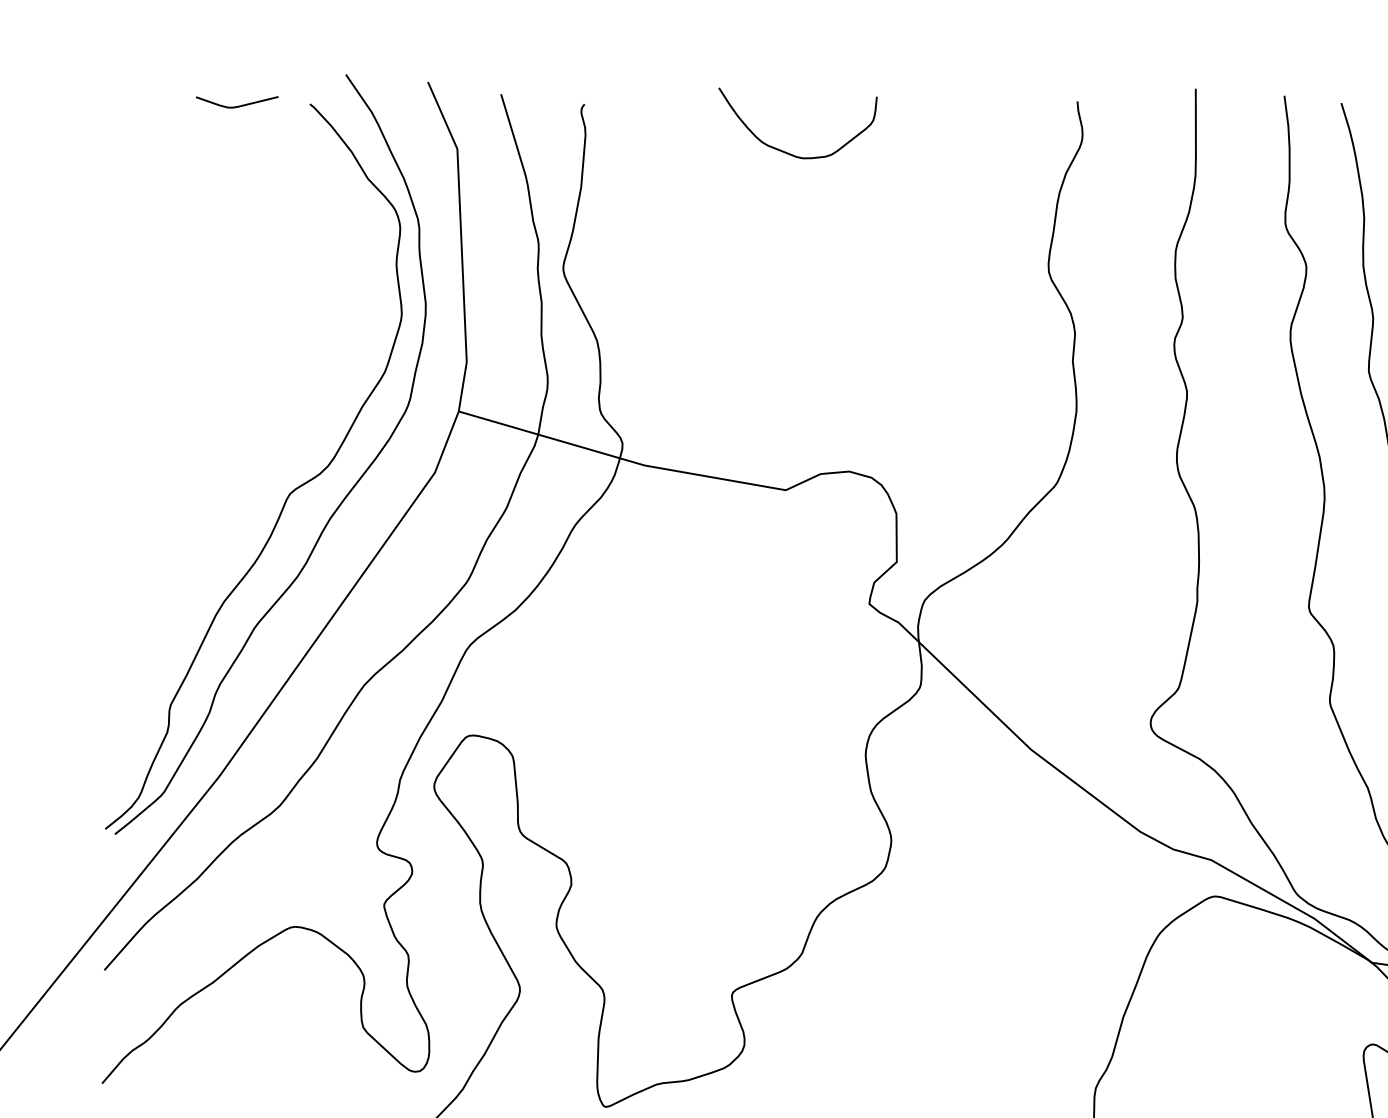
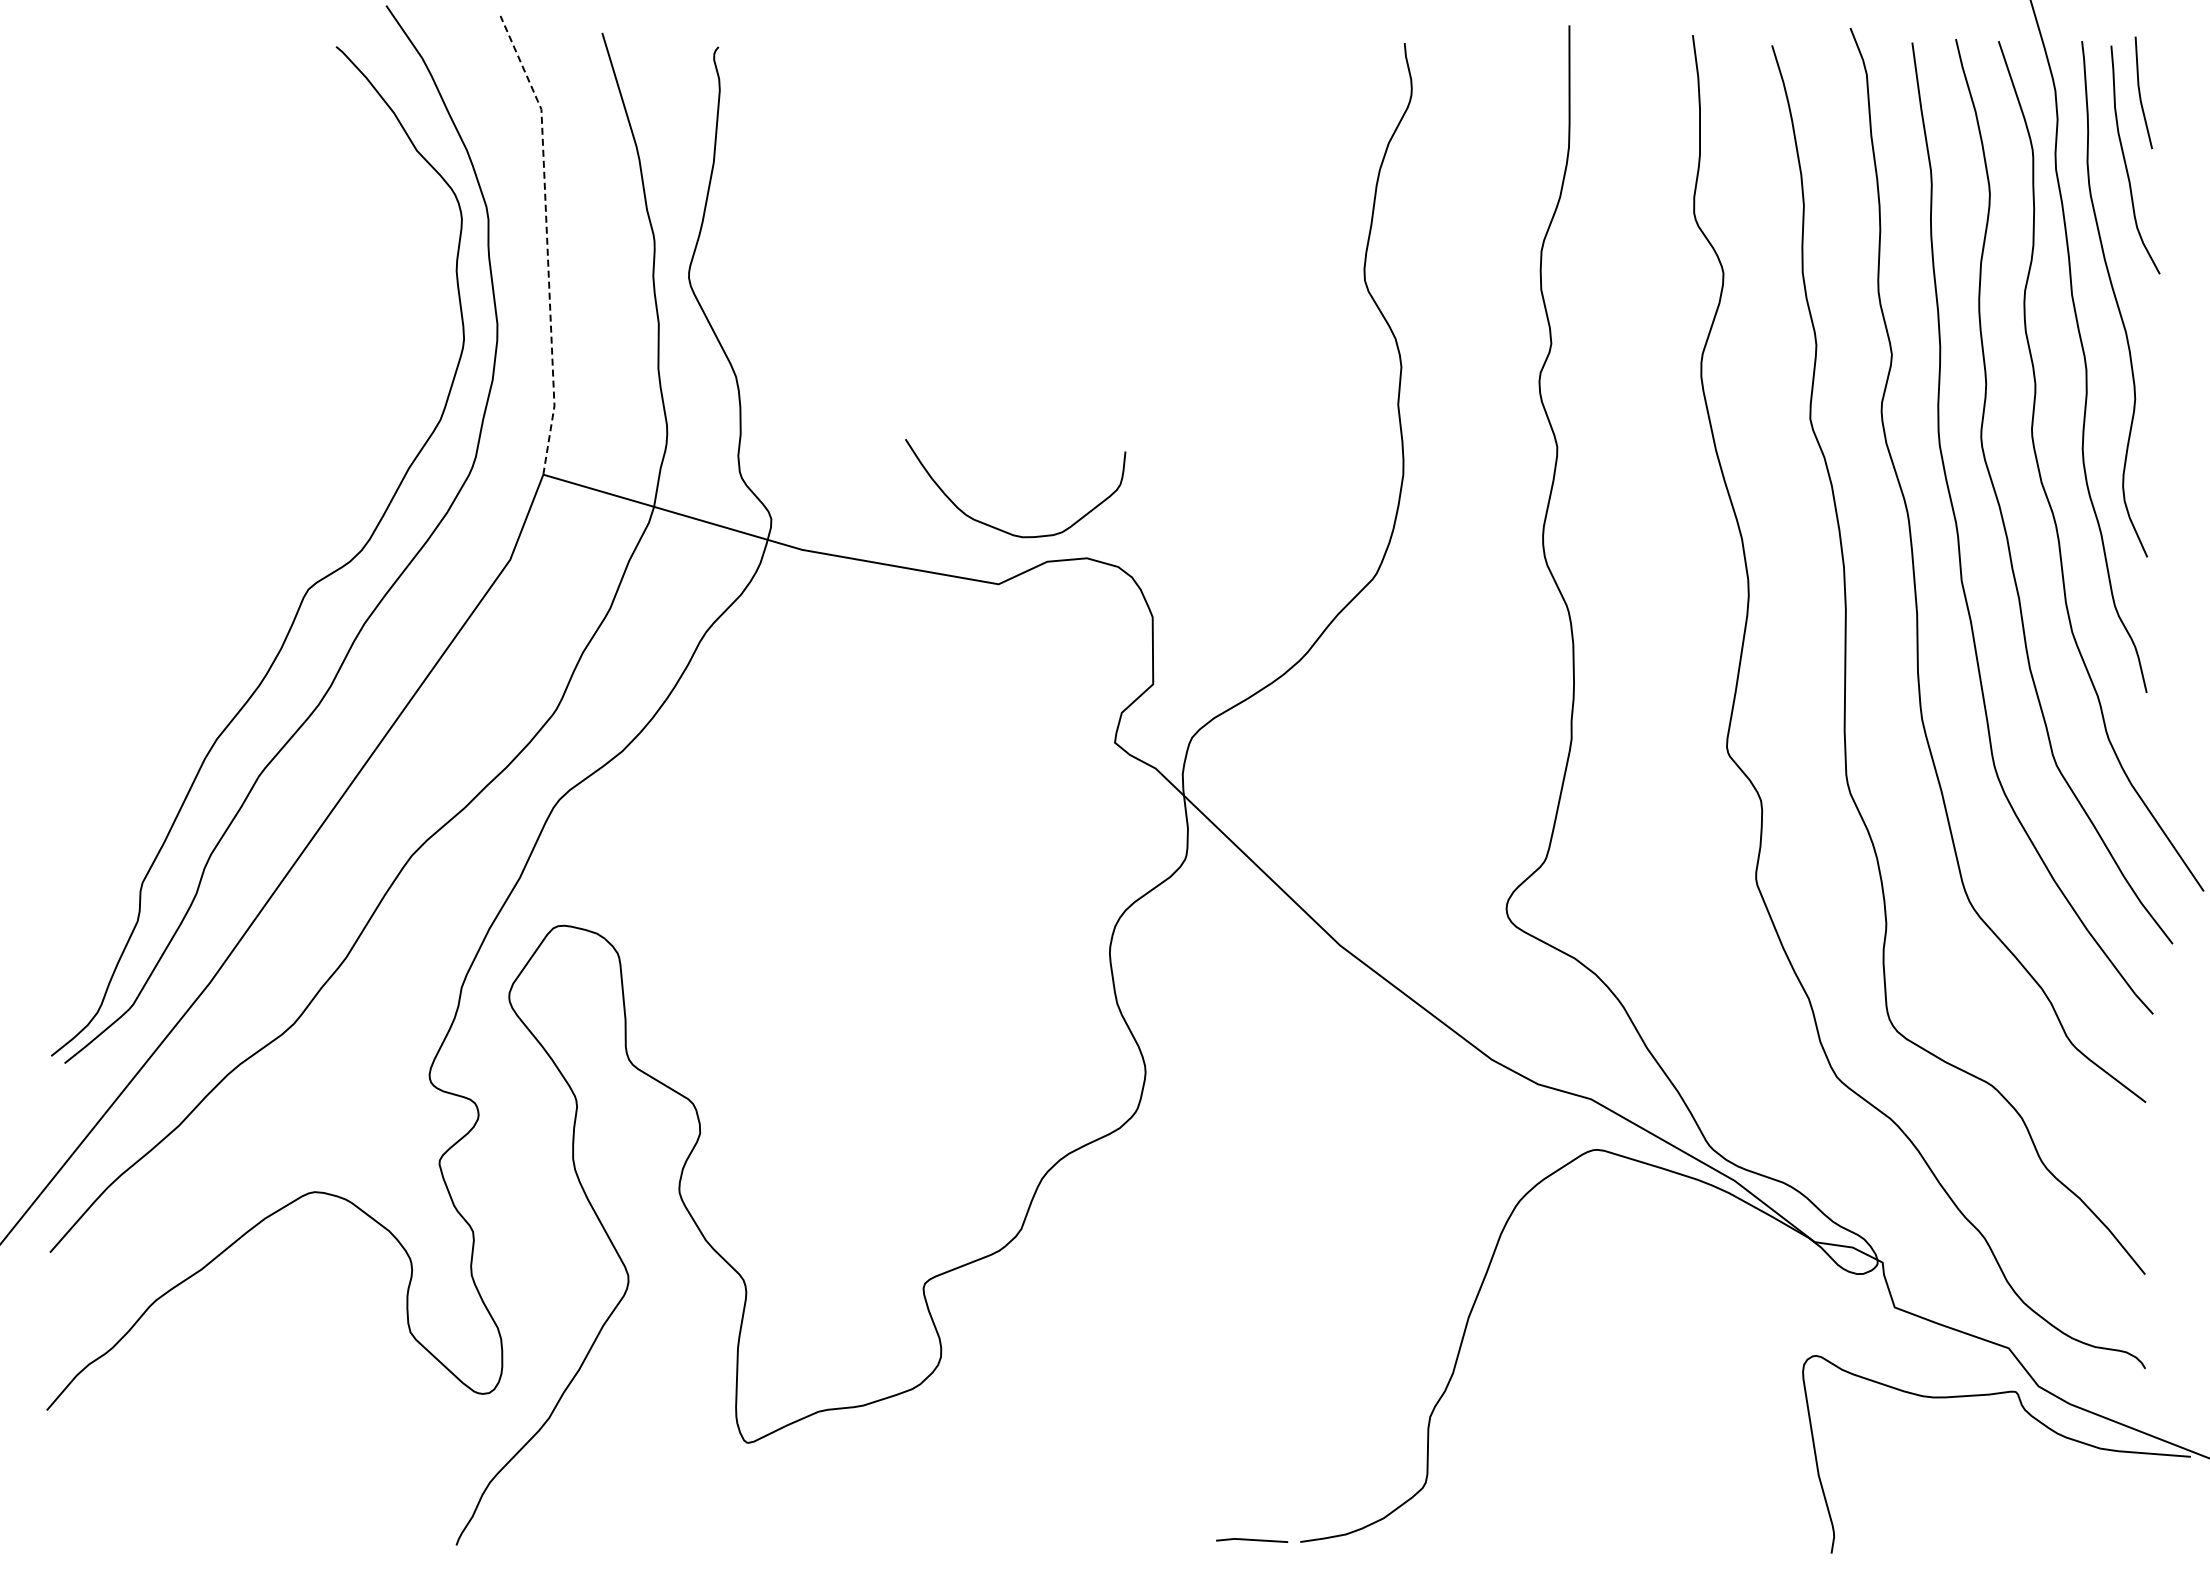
curve: (236, 106) -> (234, 49), removed
curve: (786, 152) -> (999, 528), moved
line: (461, 243) -> (547, 241), solid -> dashed

